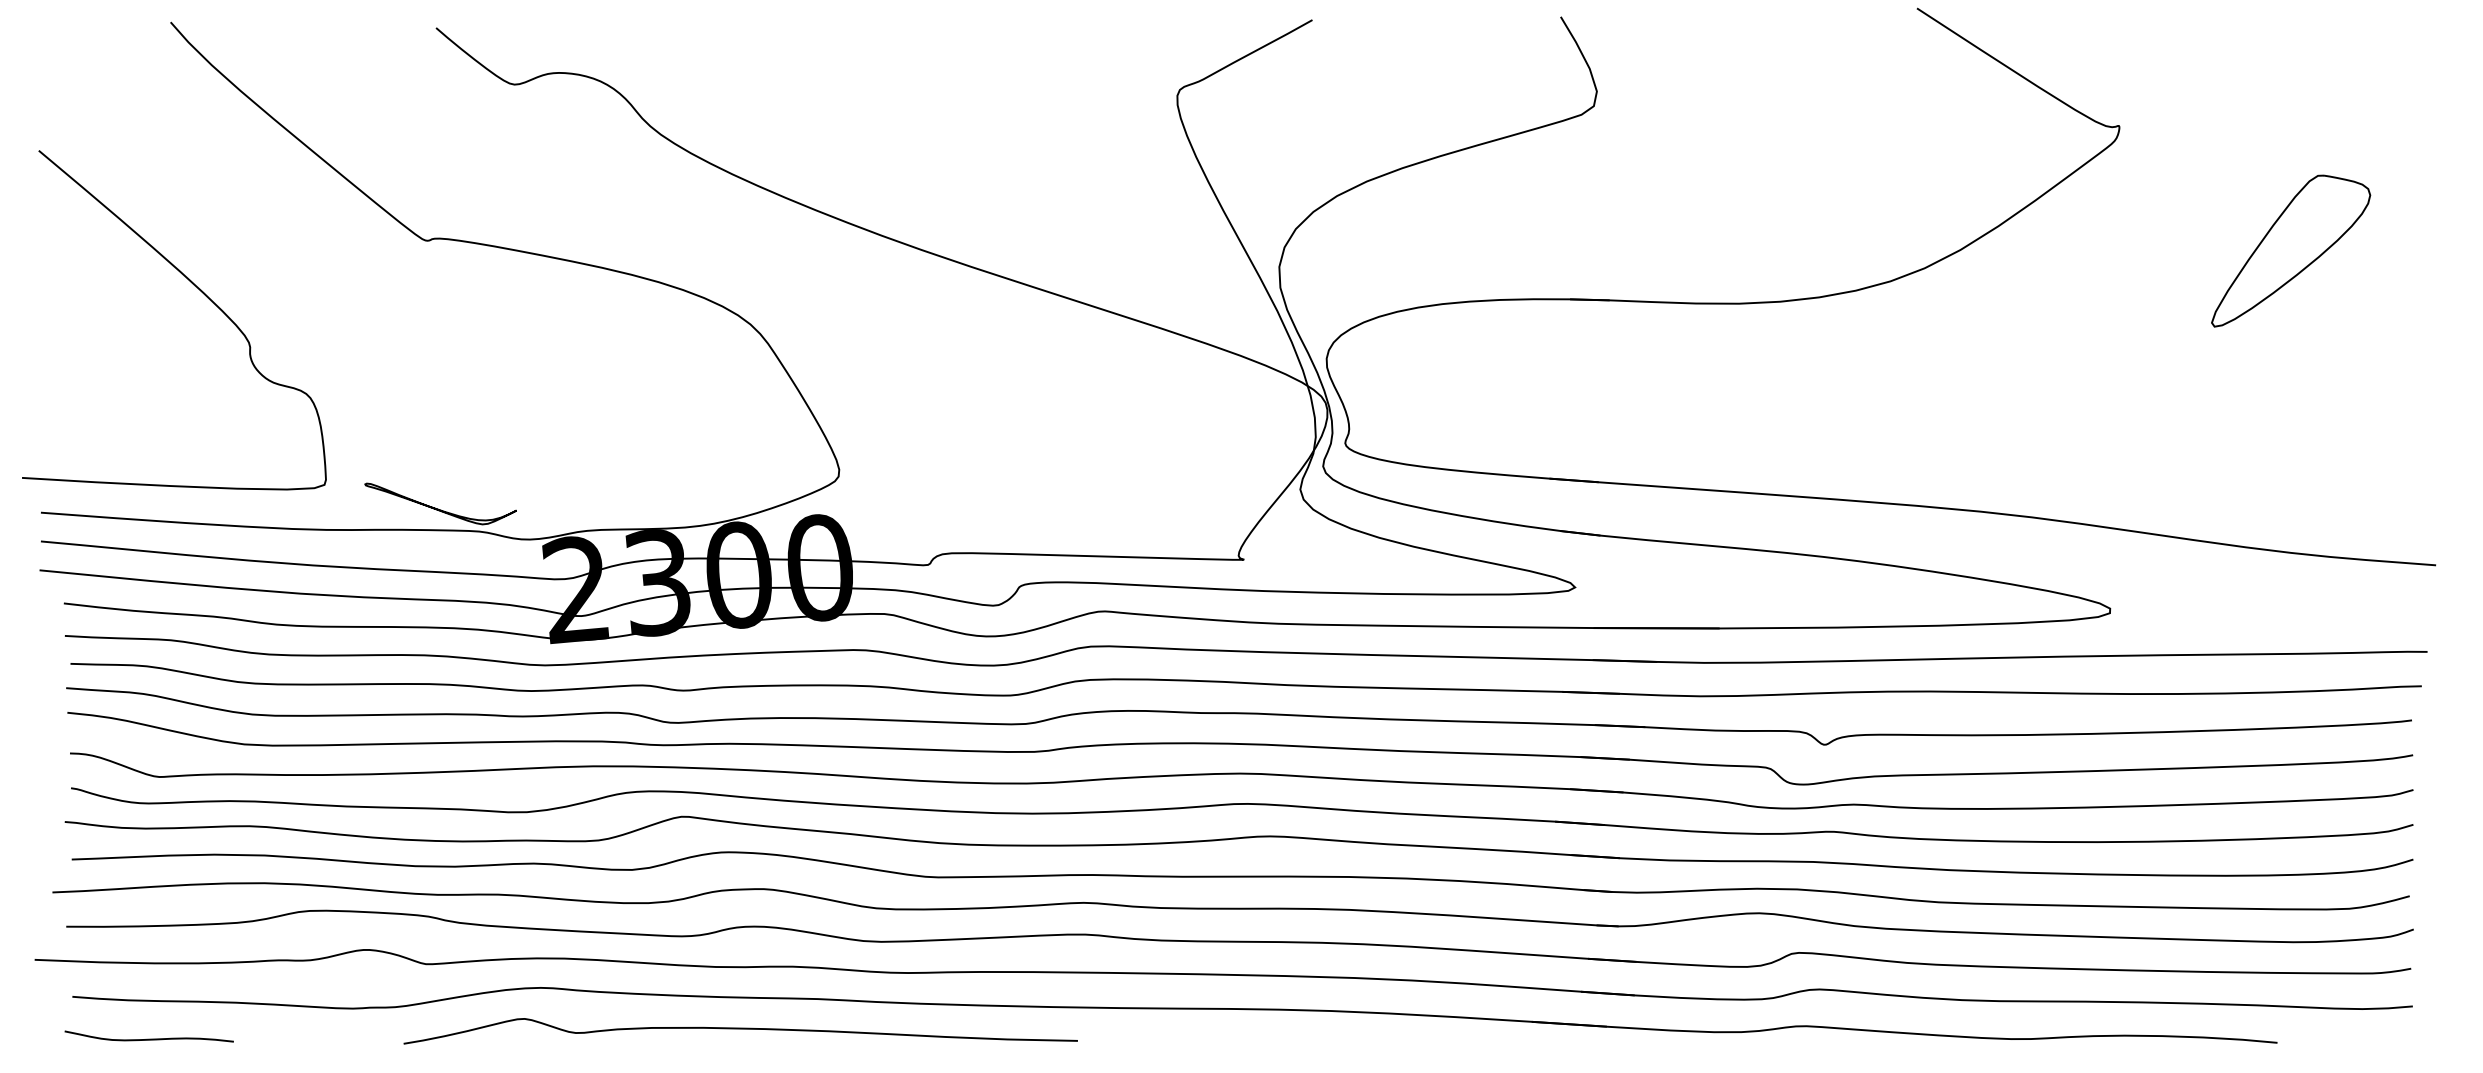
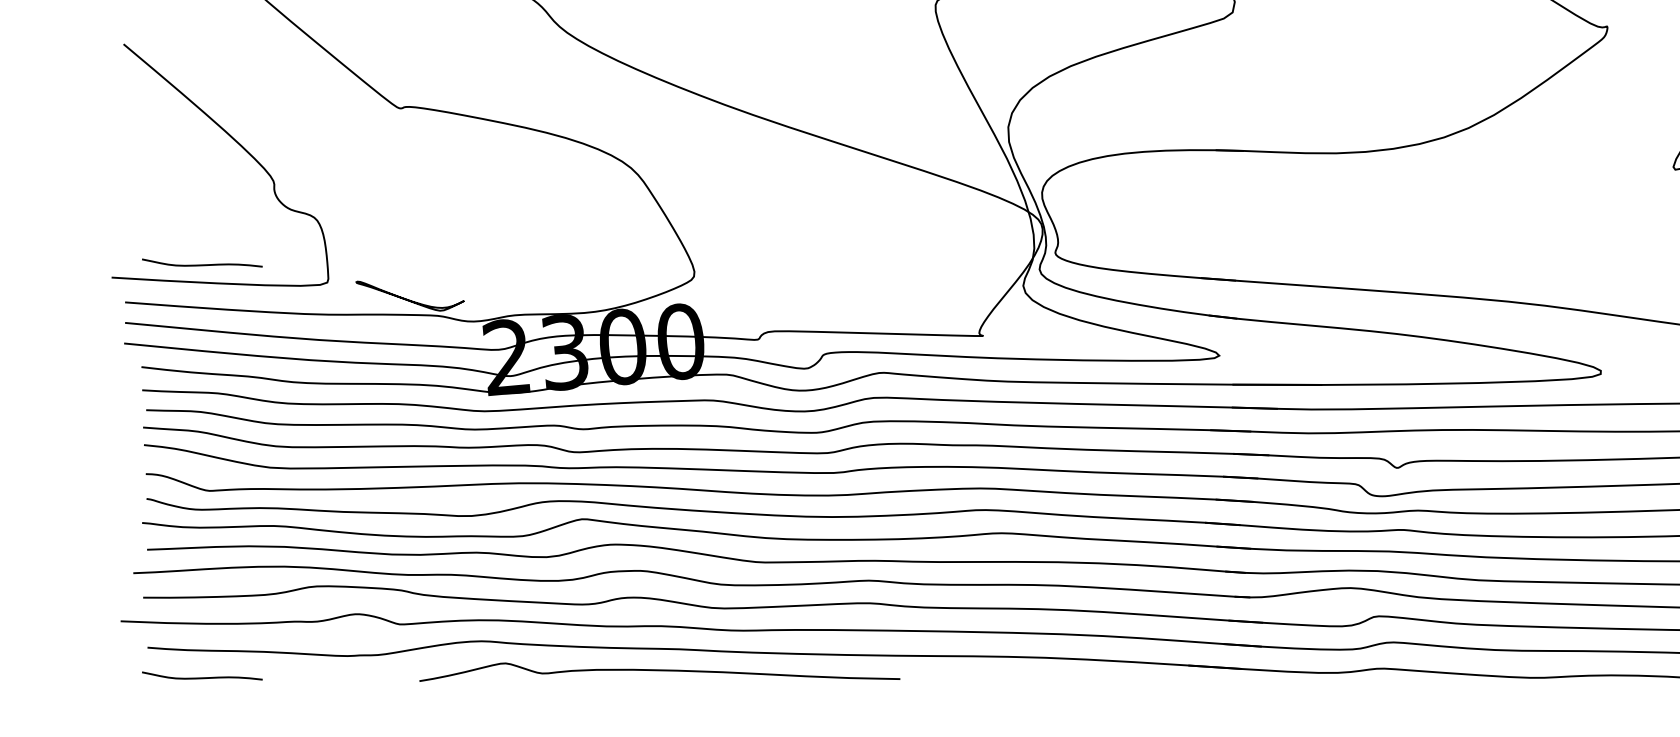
curve: (148, 459) -> (201, 264), added
curve: (740, 1029) -> (659, 670), moved

